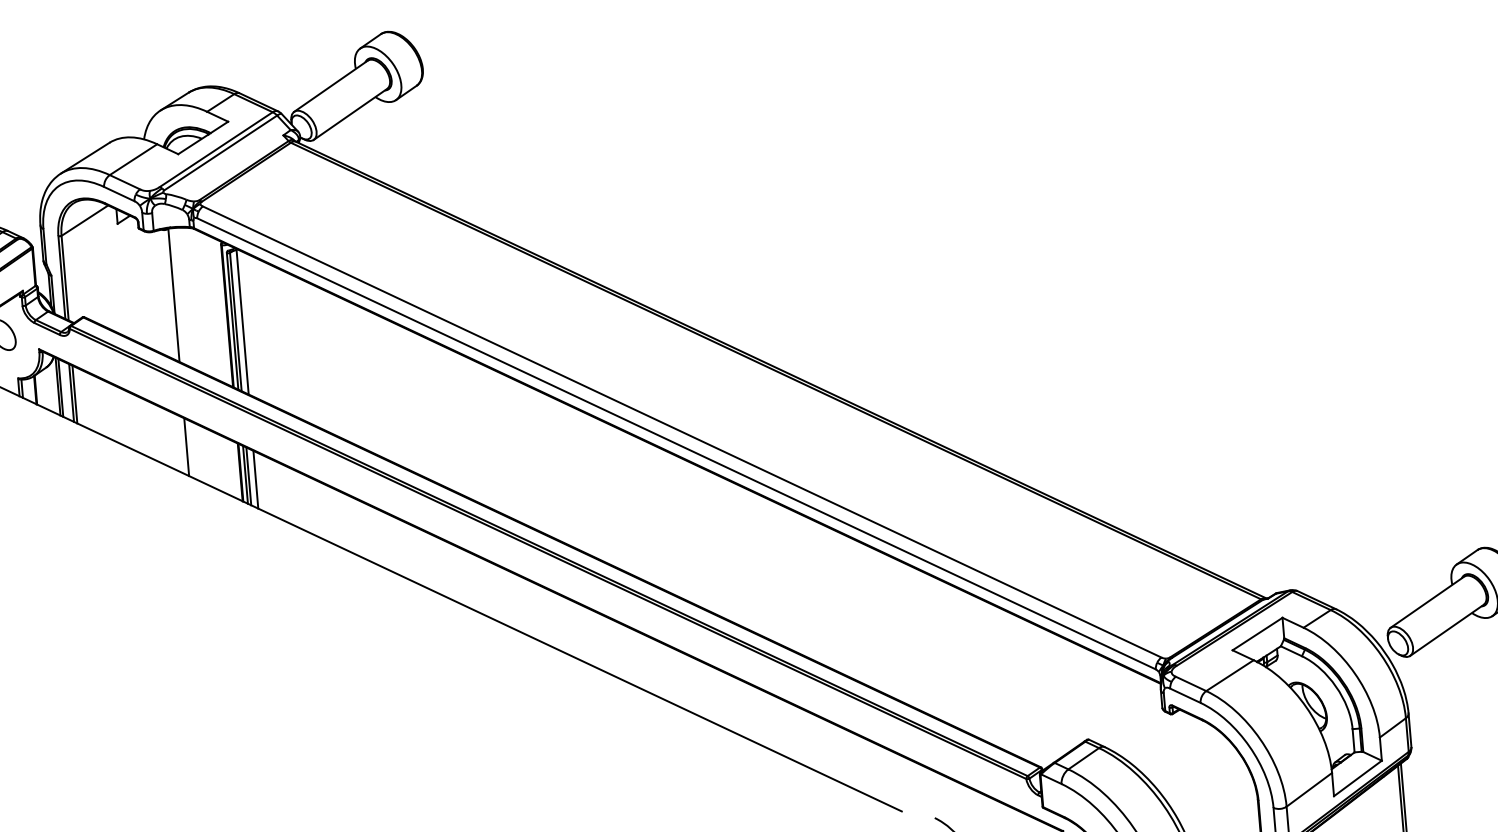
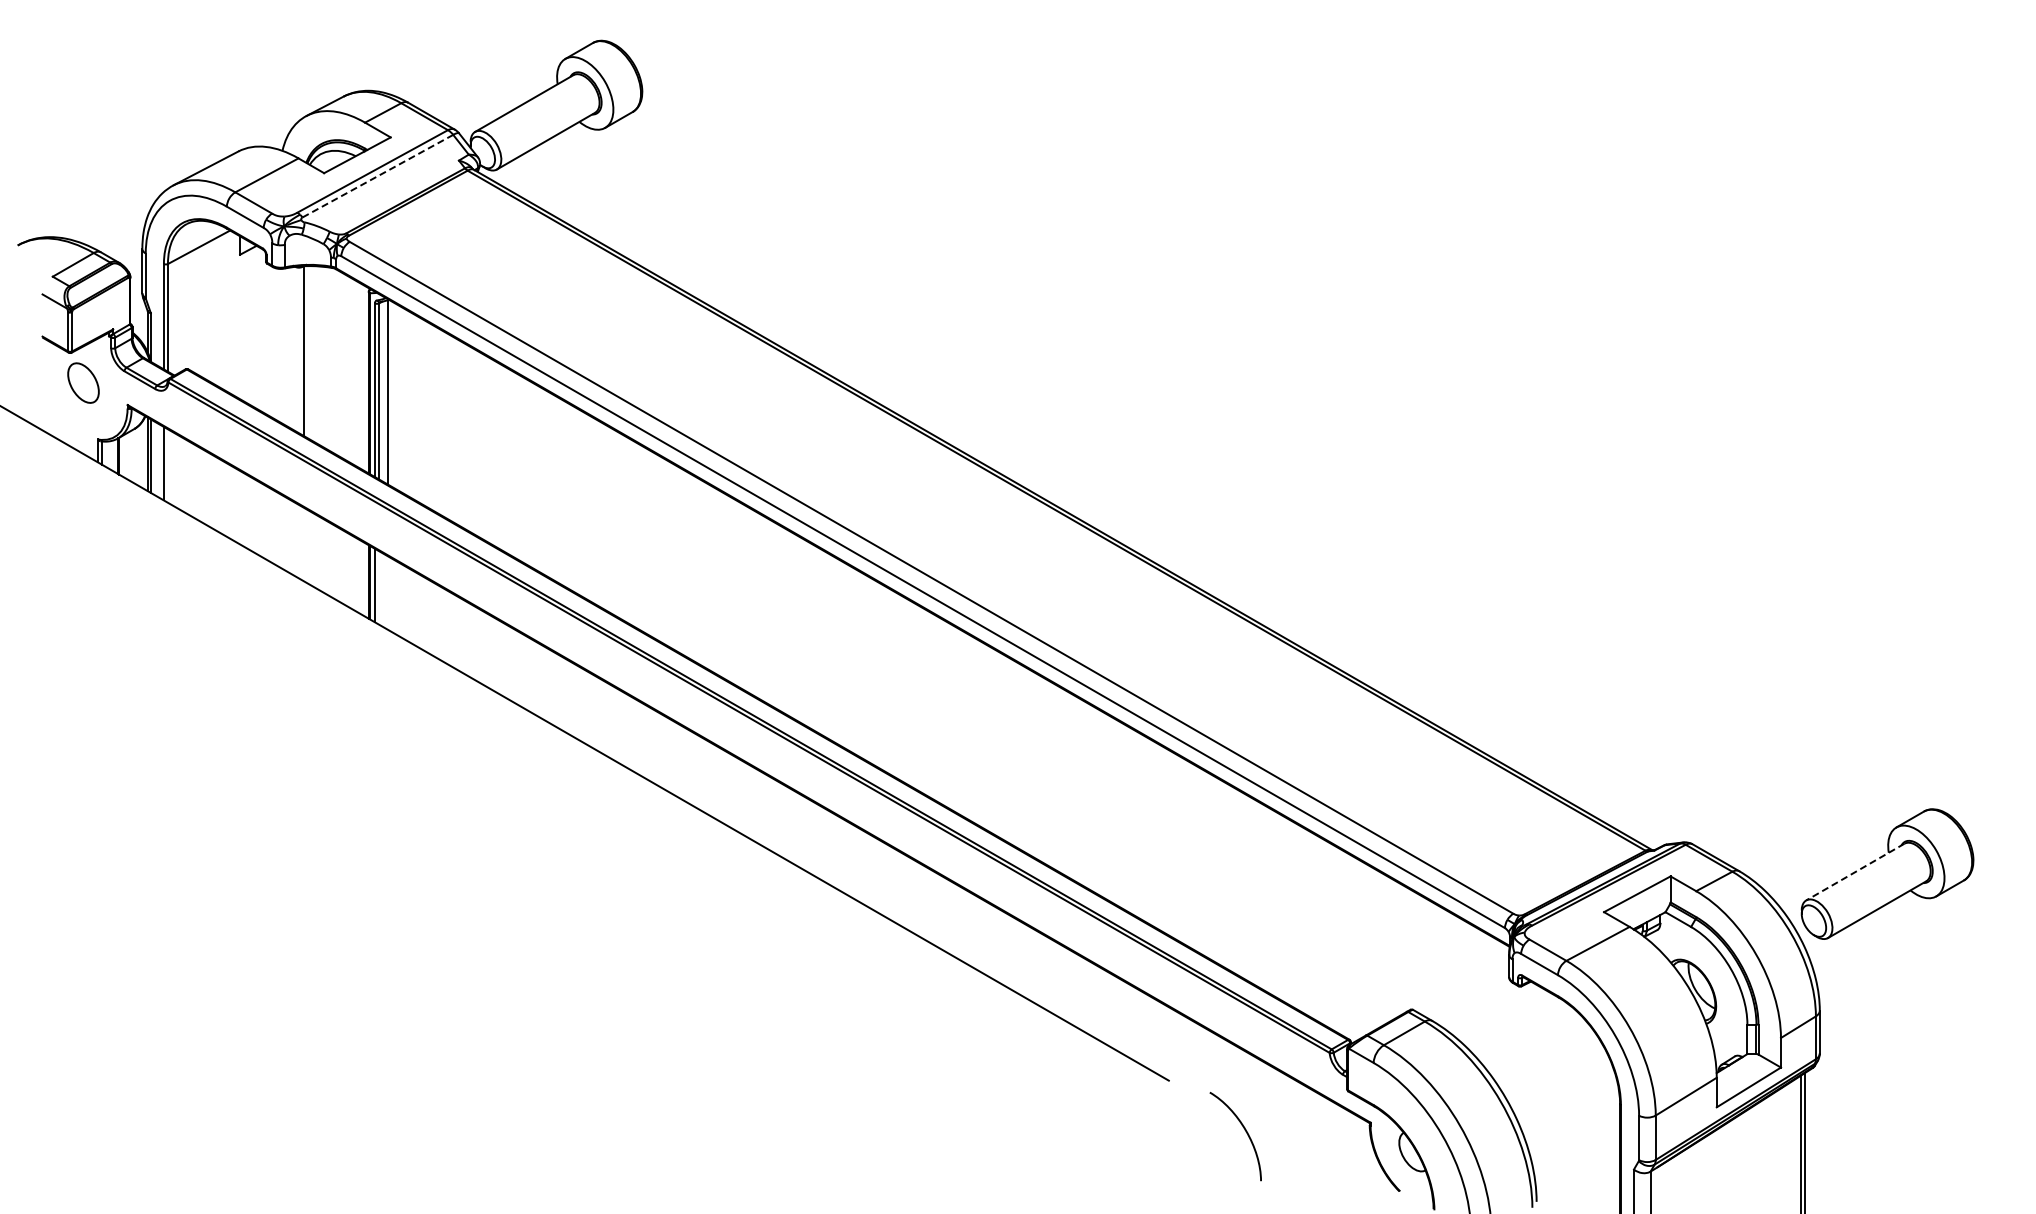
line: (220, 153) -> (377, 176), solid -> dashed
line: (74, 394) -> (167, 465), removed
line: (186, 447) -> (303, 544), removed
line: (249, 476) -> (379, 587), removed
line: (255, 479) -> (387, 592), removed
line: (1427, 602) -> (1855, 872), solid -> dashed

